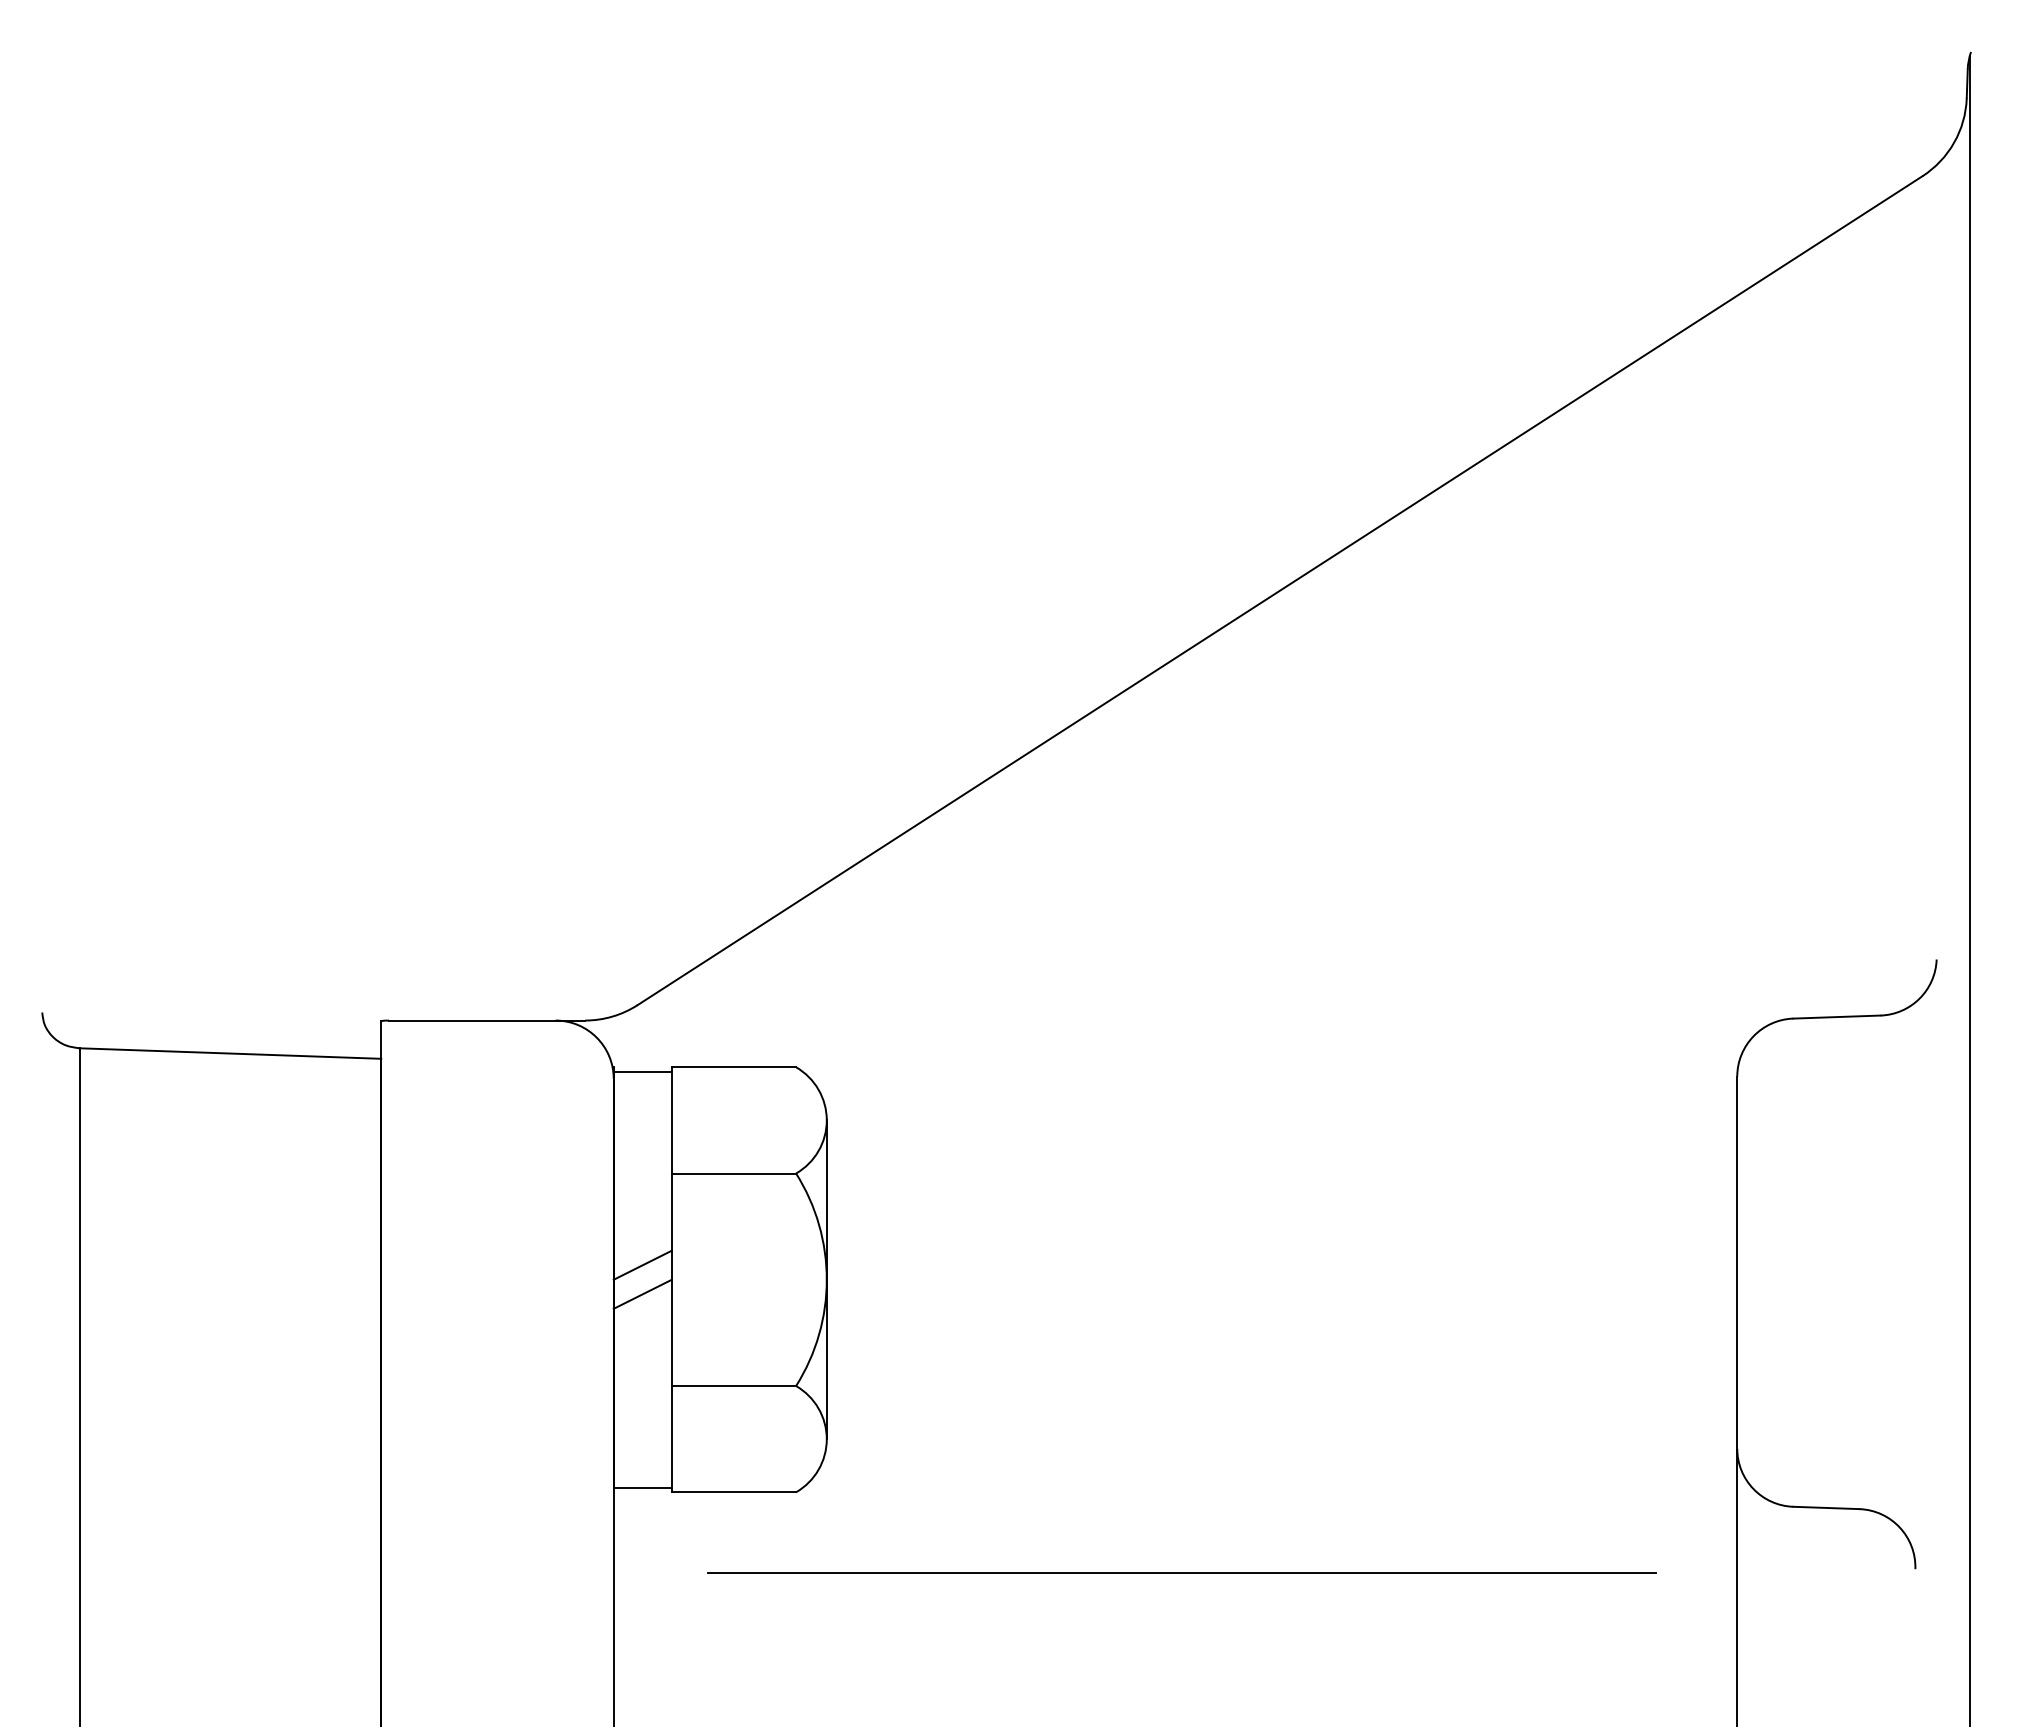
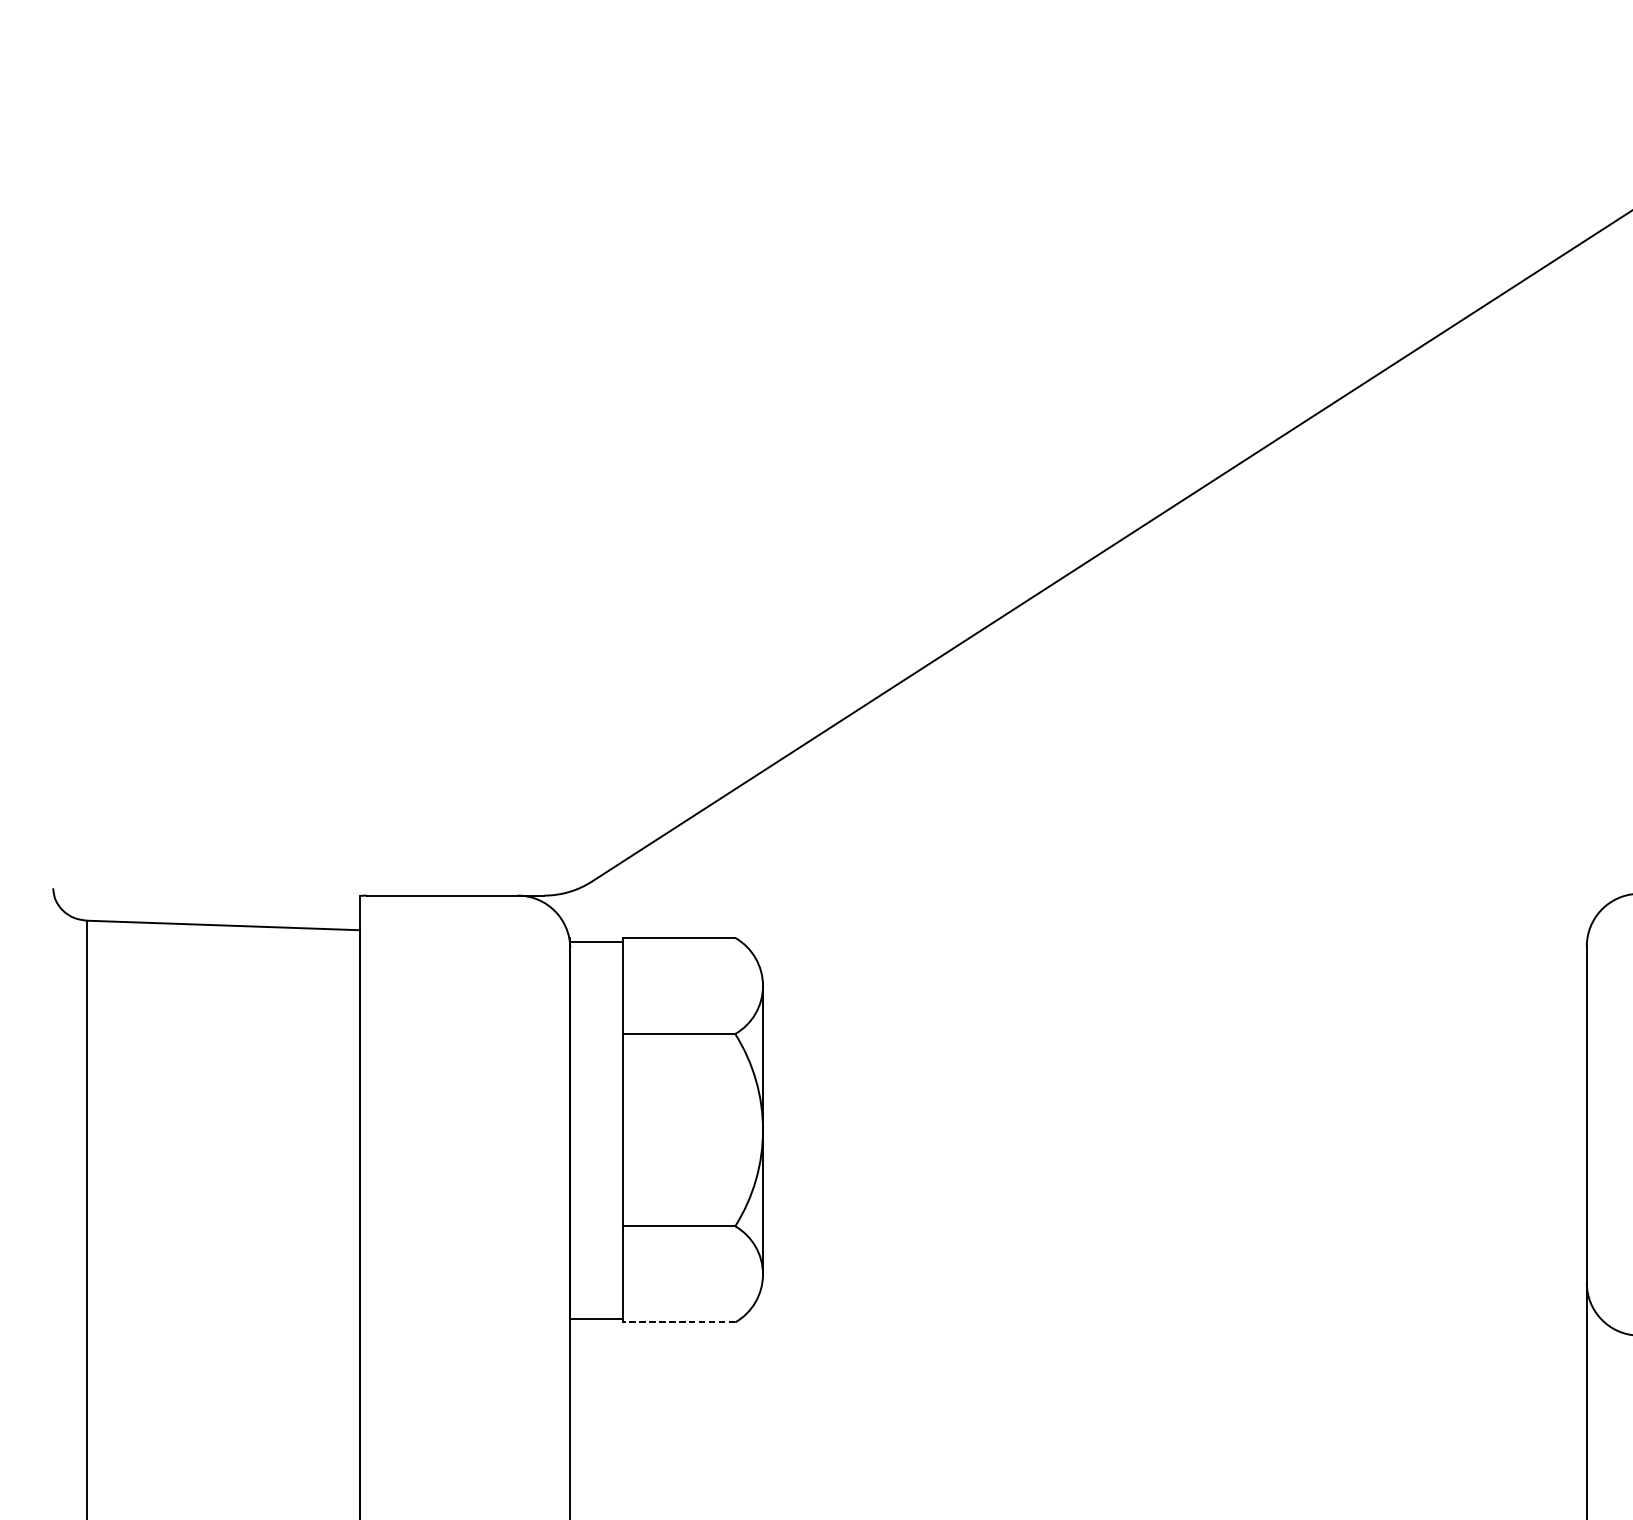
line: (642, 1264) -> (596, 1116), removed
line: (642, 1293) -> (596, 1142), removed
line: (733, 1492) -> (678, 1322), solid -> dashed
line: (1181, 1572) -> (1083, 1395), removed

